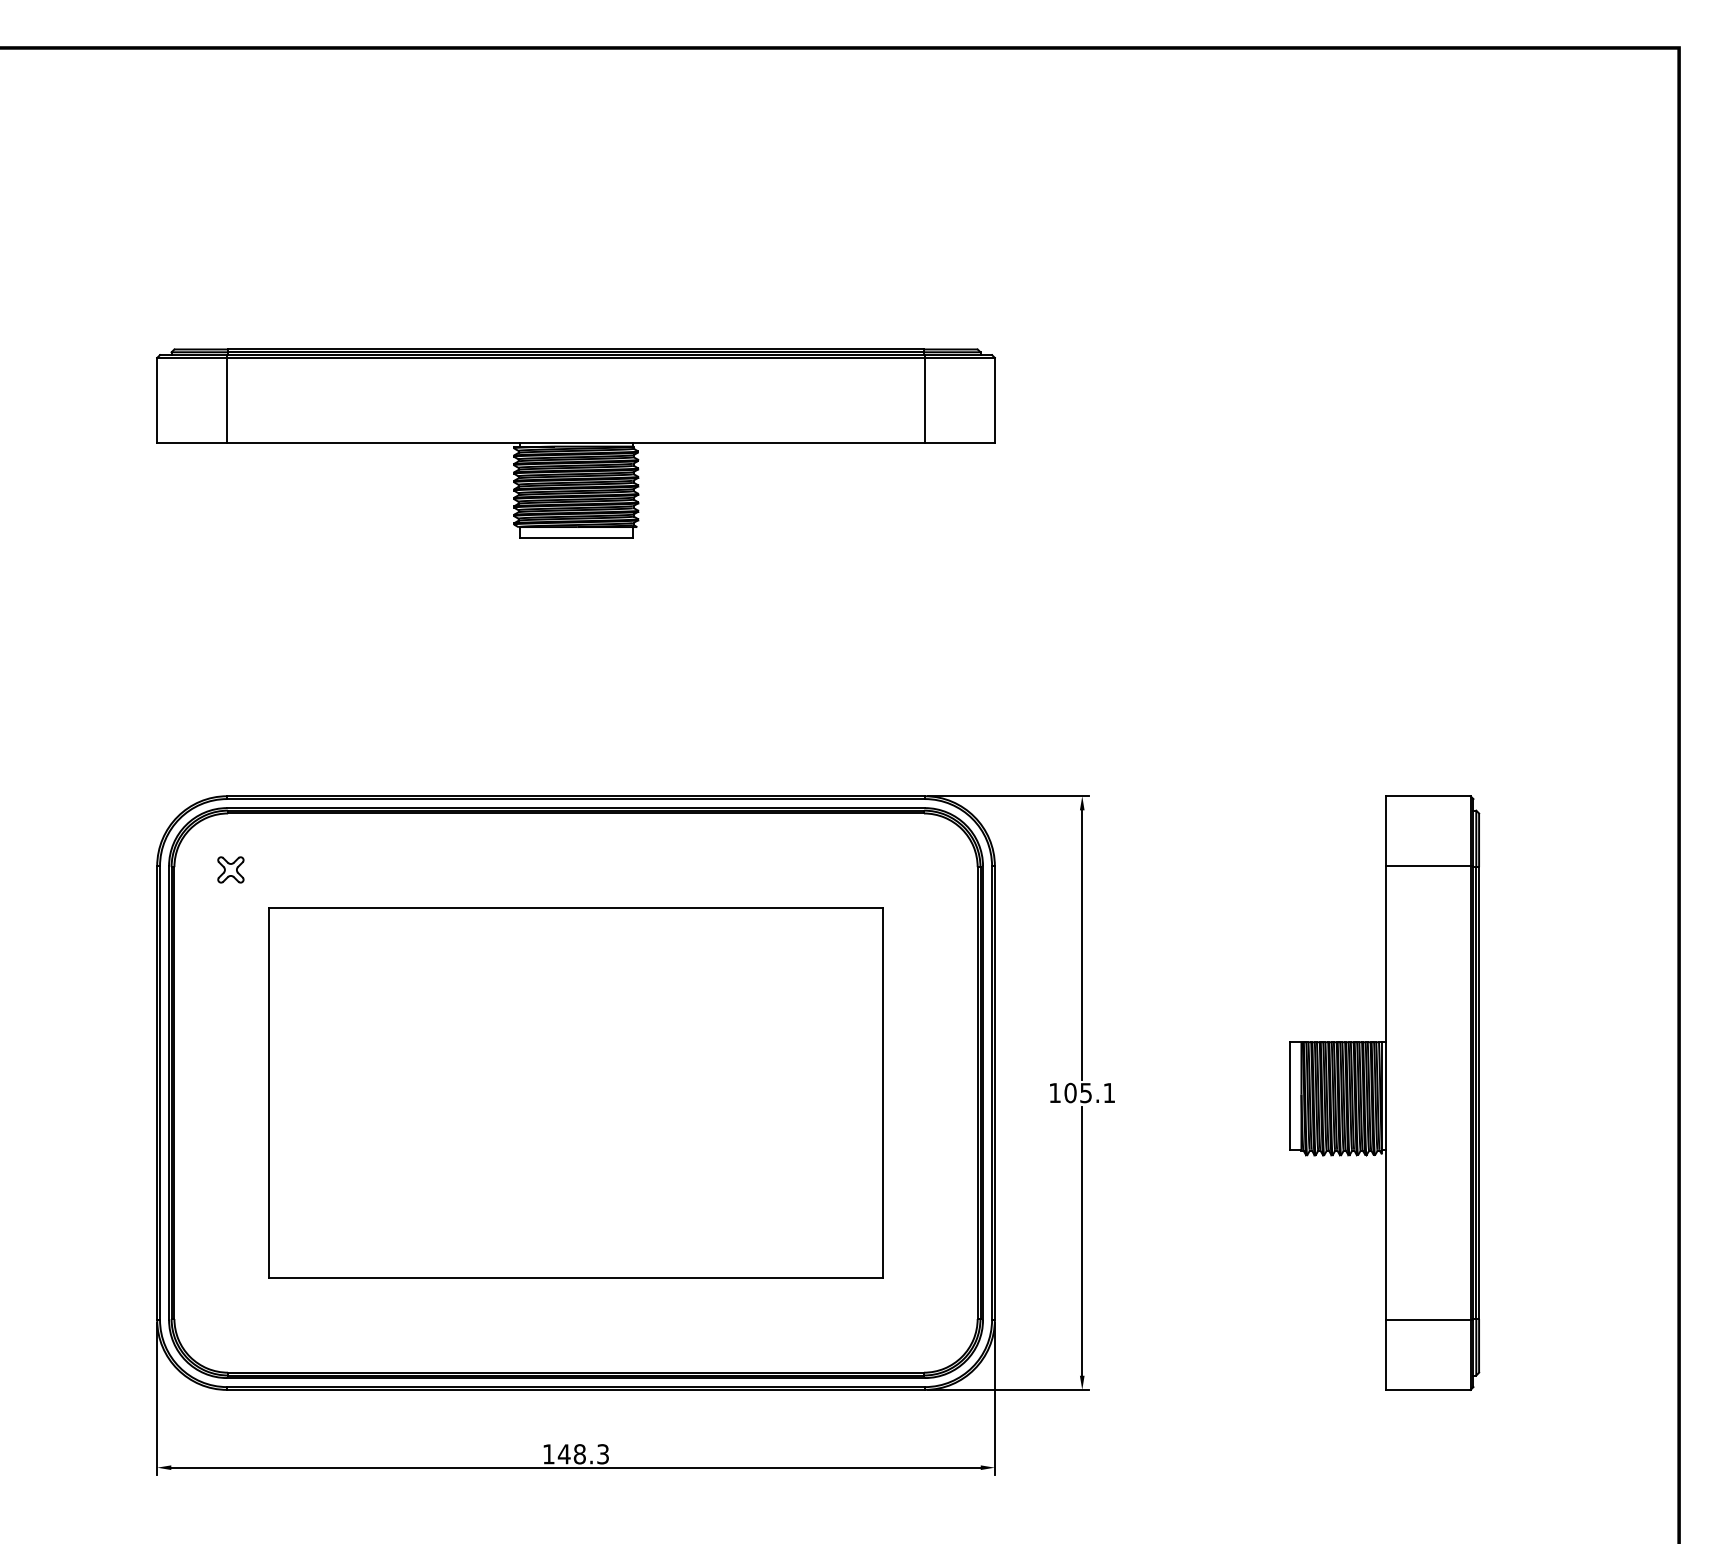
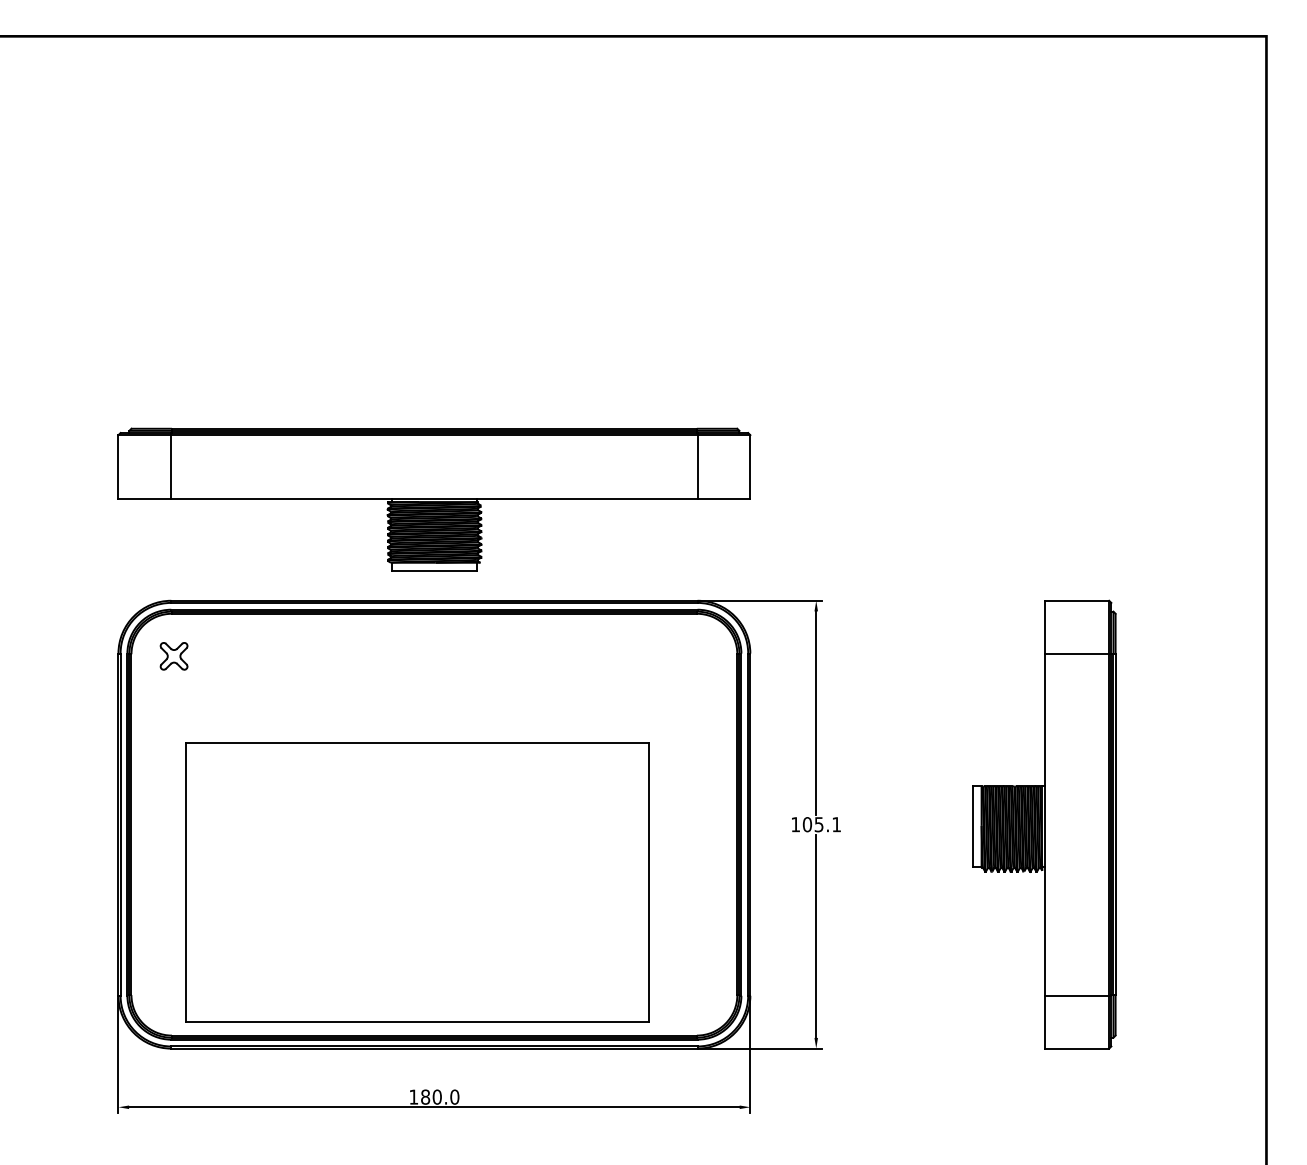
part: (576, 443) -> (434, 499), moved
part: (230, 870) -> (173, 656), size x1.4
part: (576, 1092) -> (417, 882), moved
text: (582, 1453) -> (439, 1096), 148.3 -> 180.0

